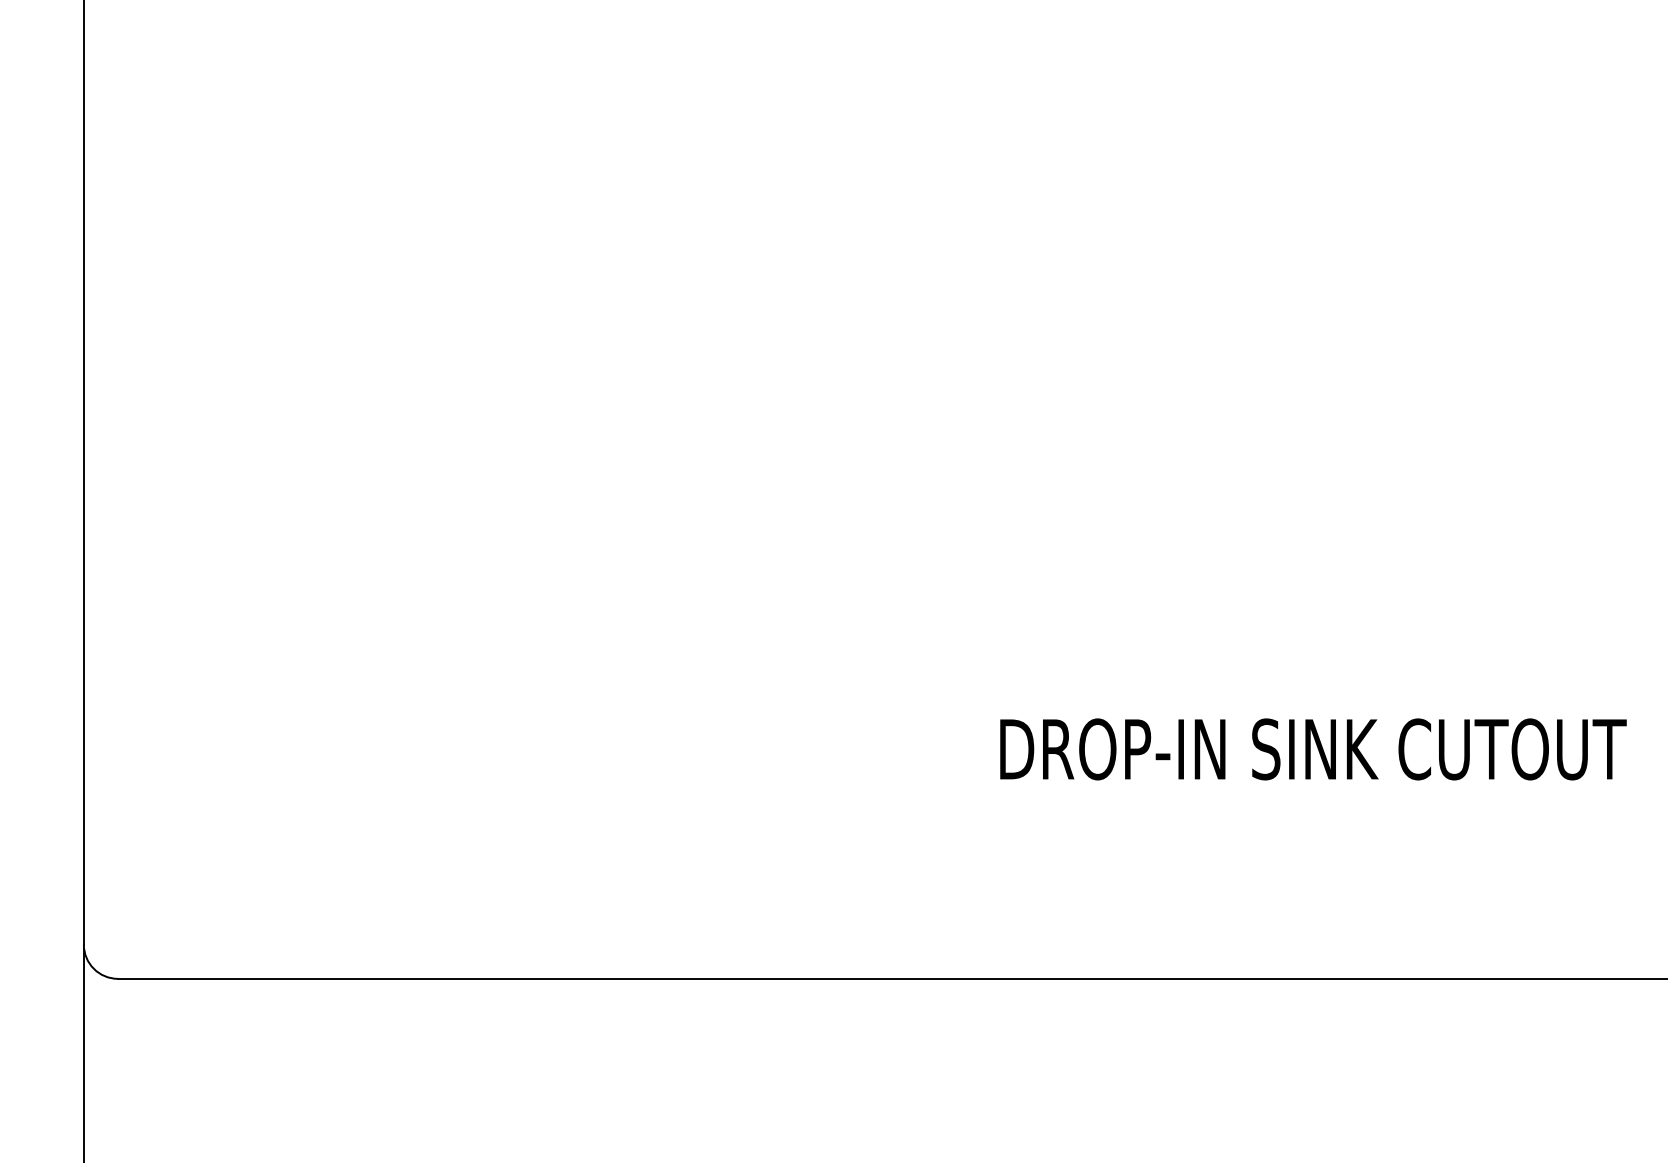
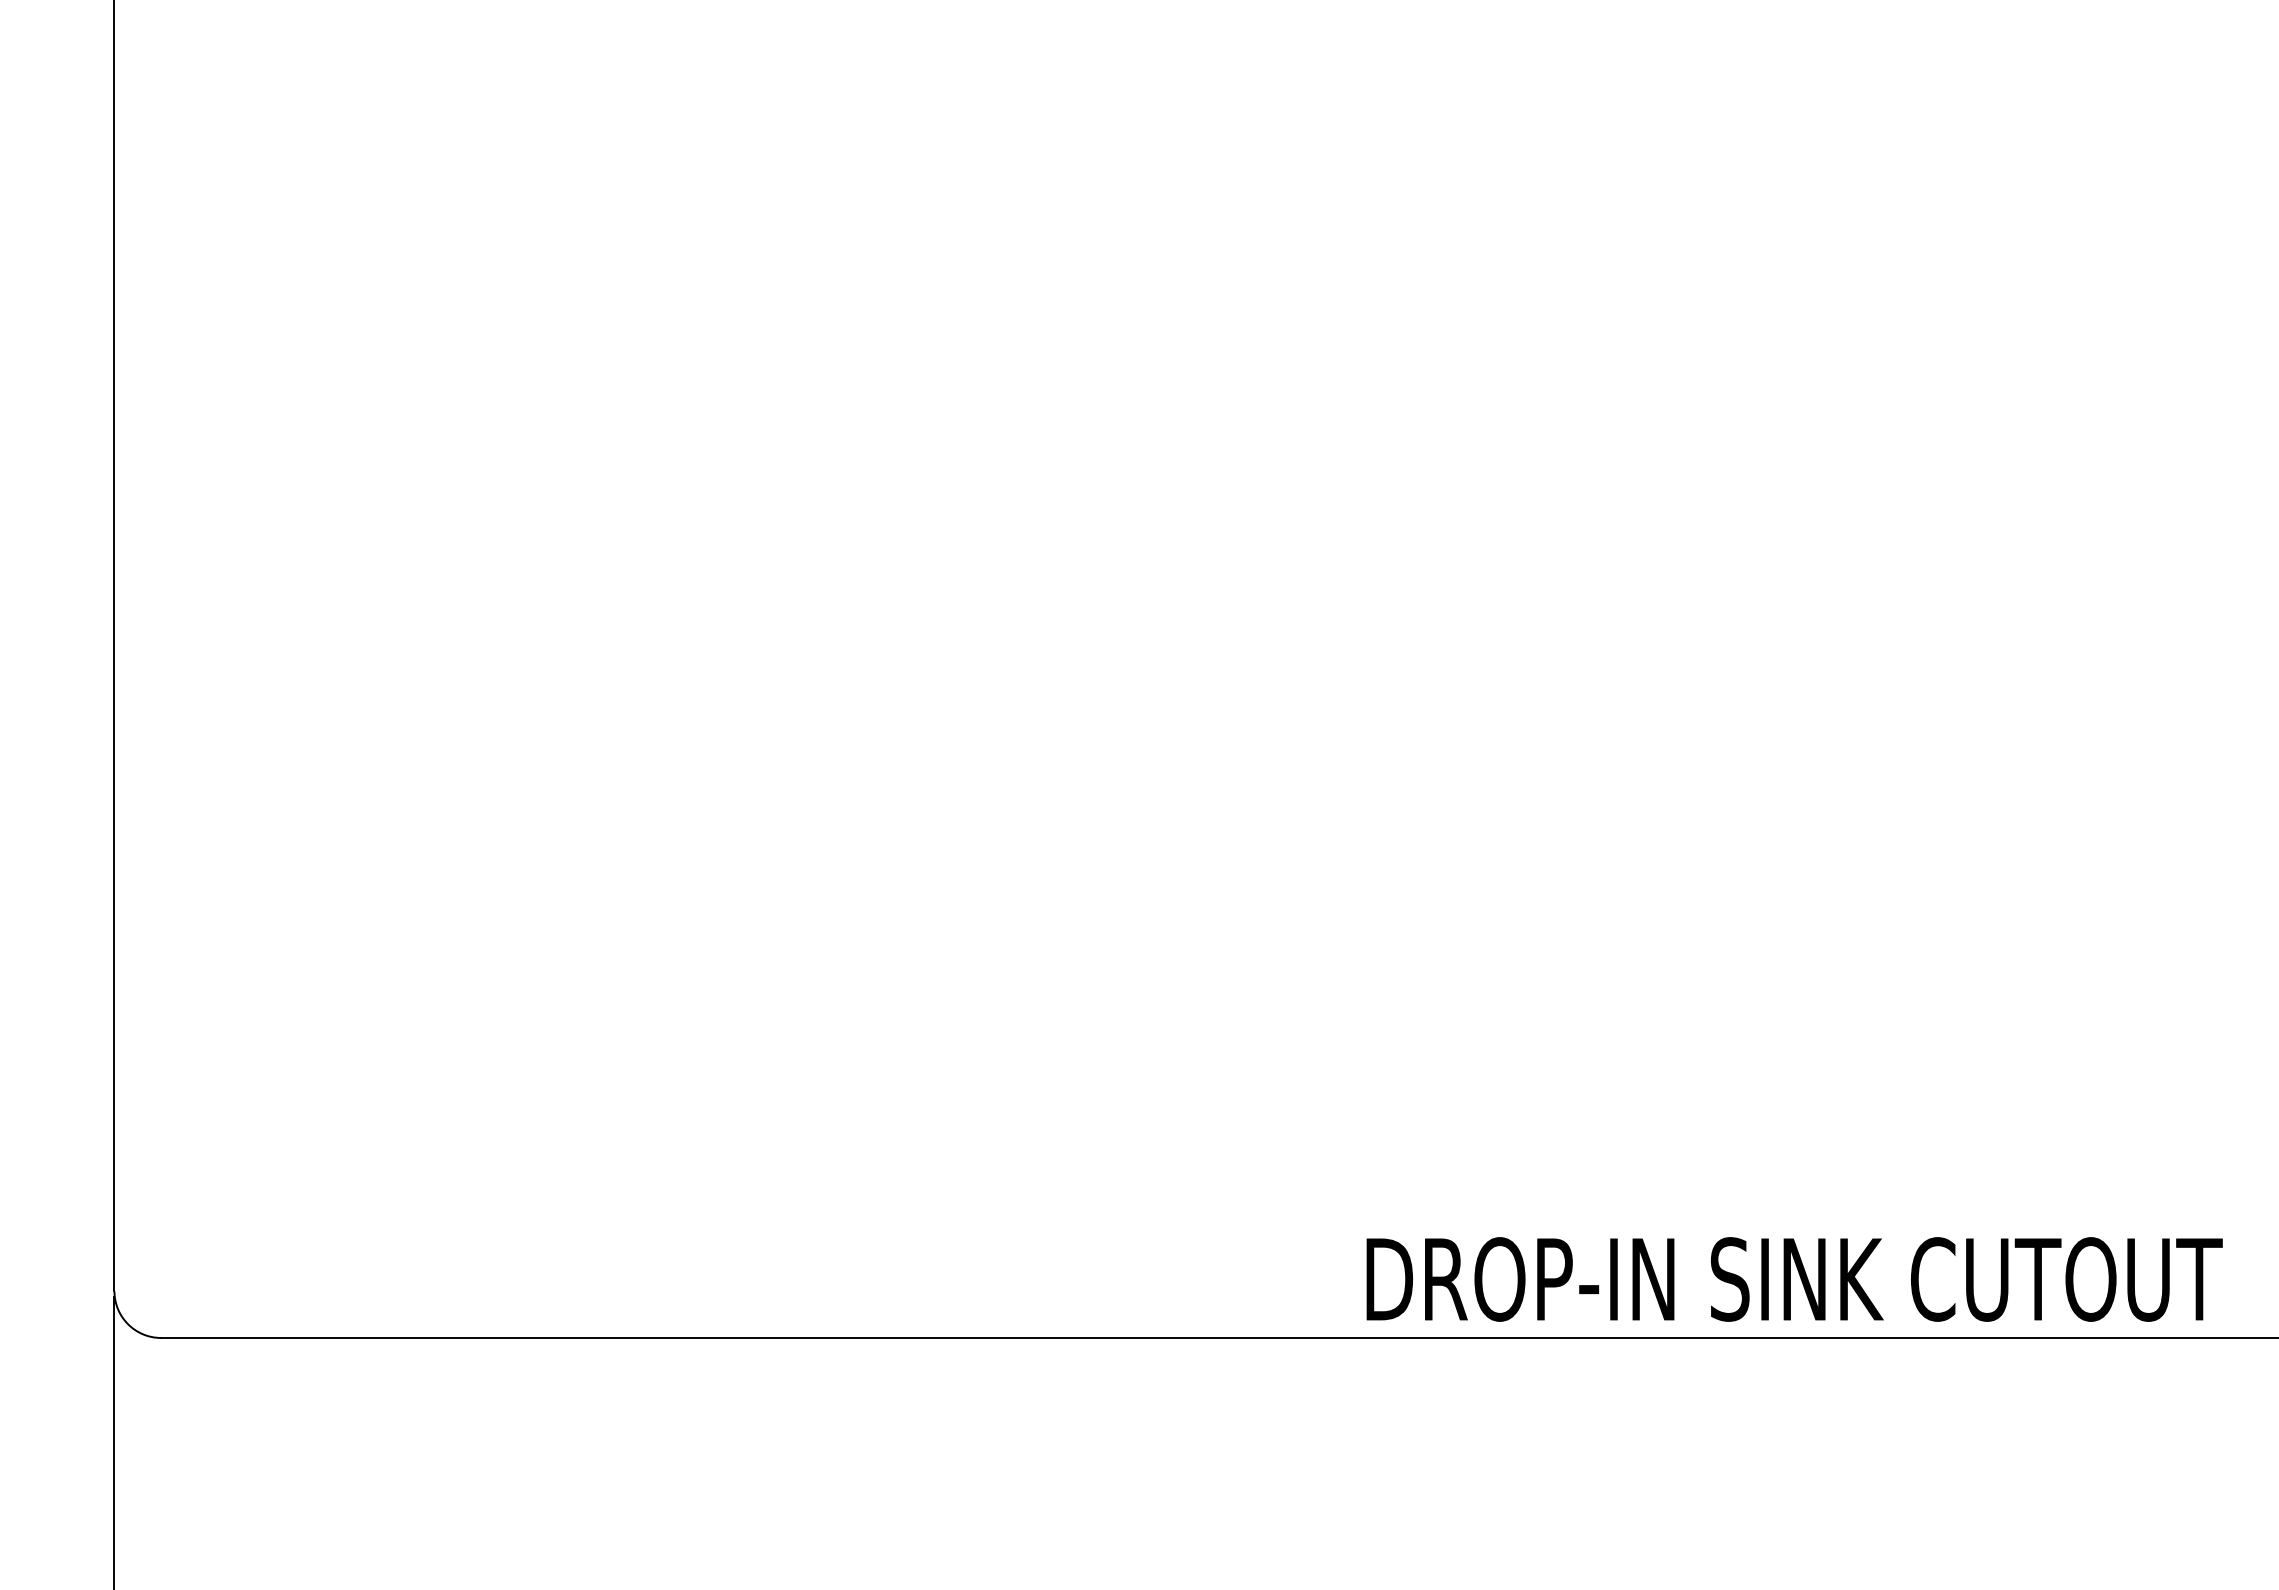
text: (1313, 749) -> (1794, 1279), moved

